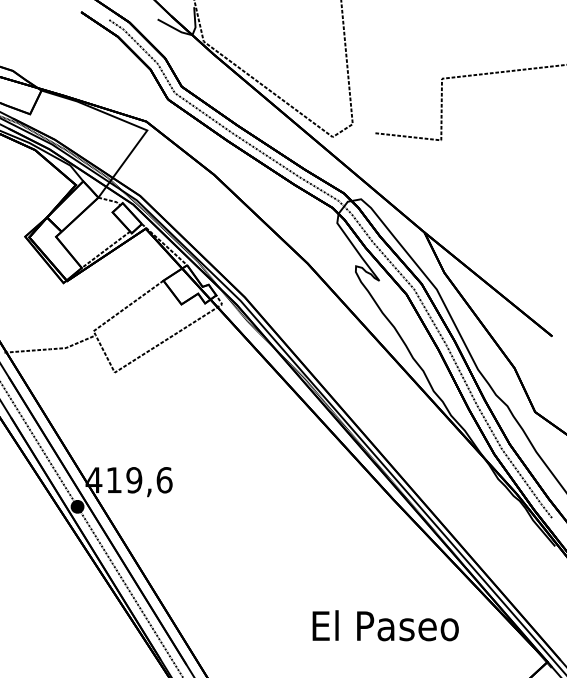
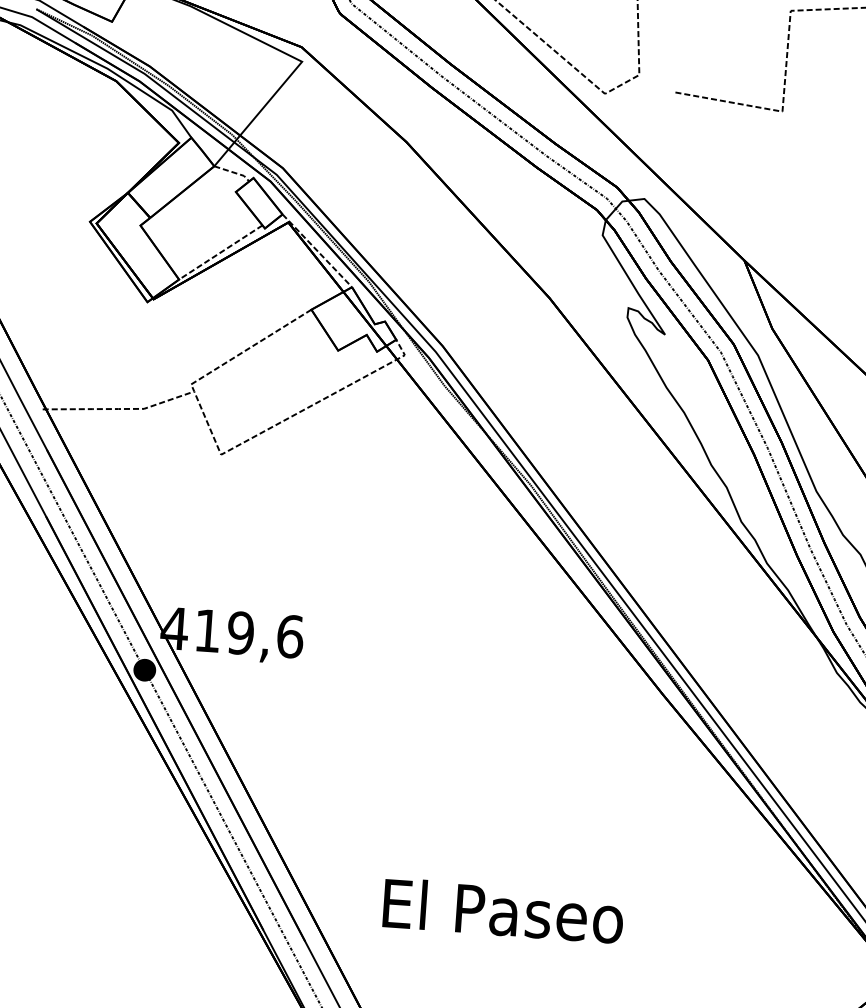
text: (385, 625) -> (503, 910), moved

